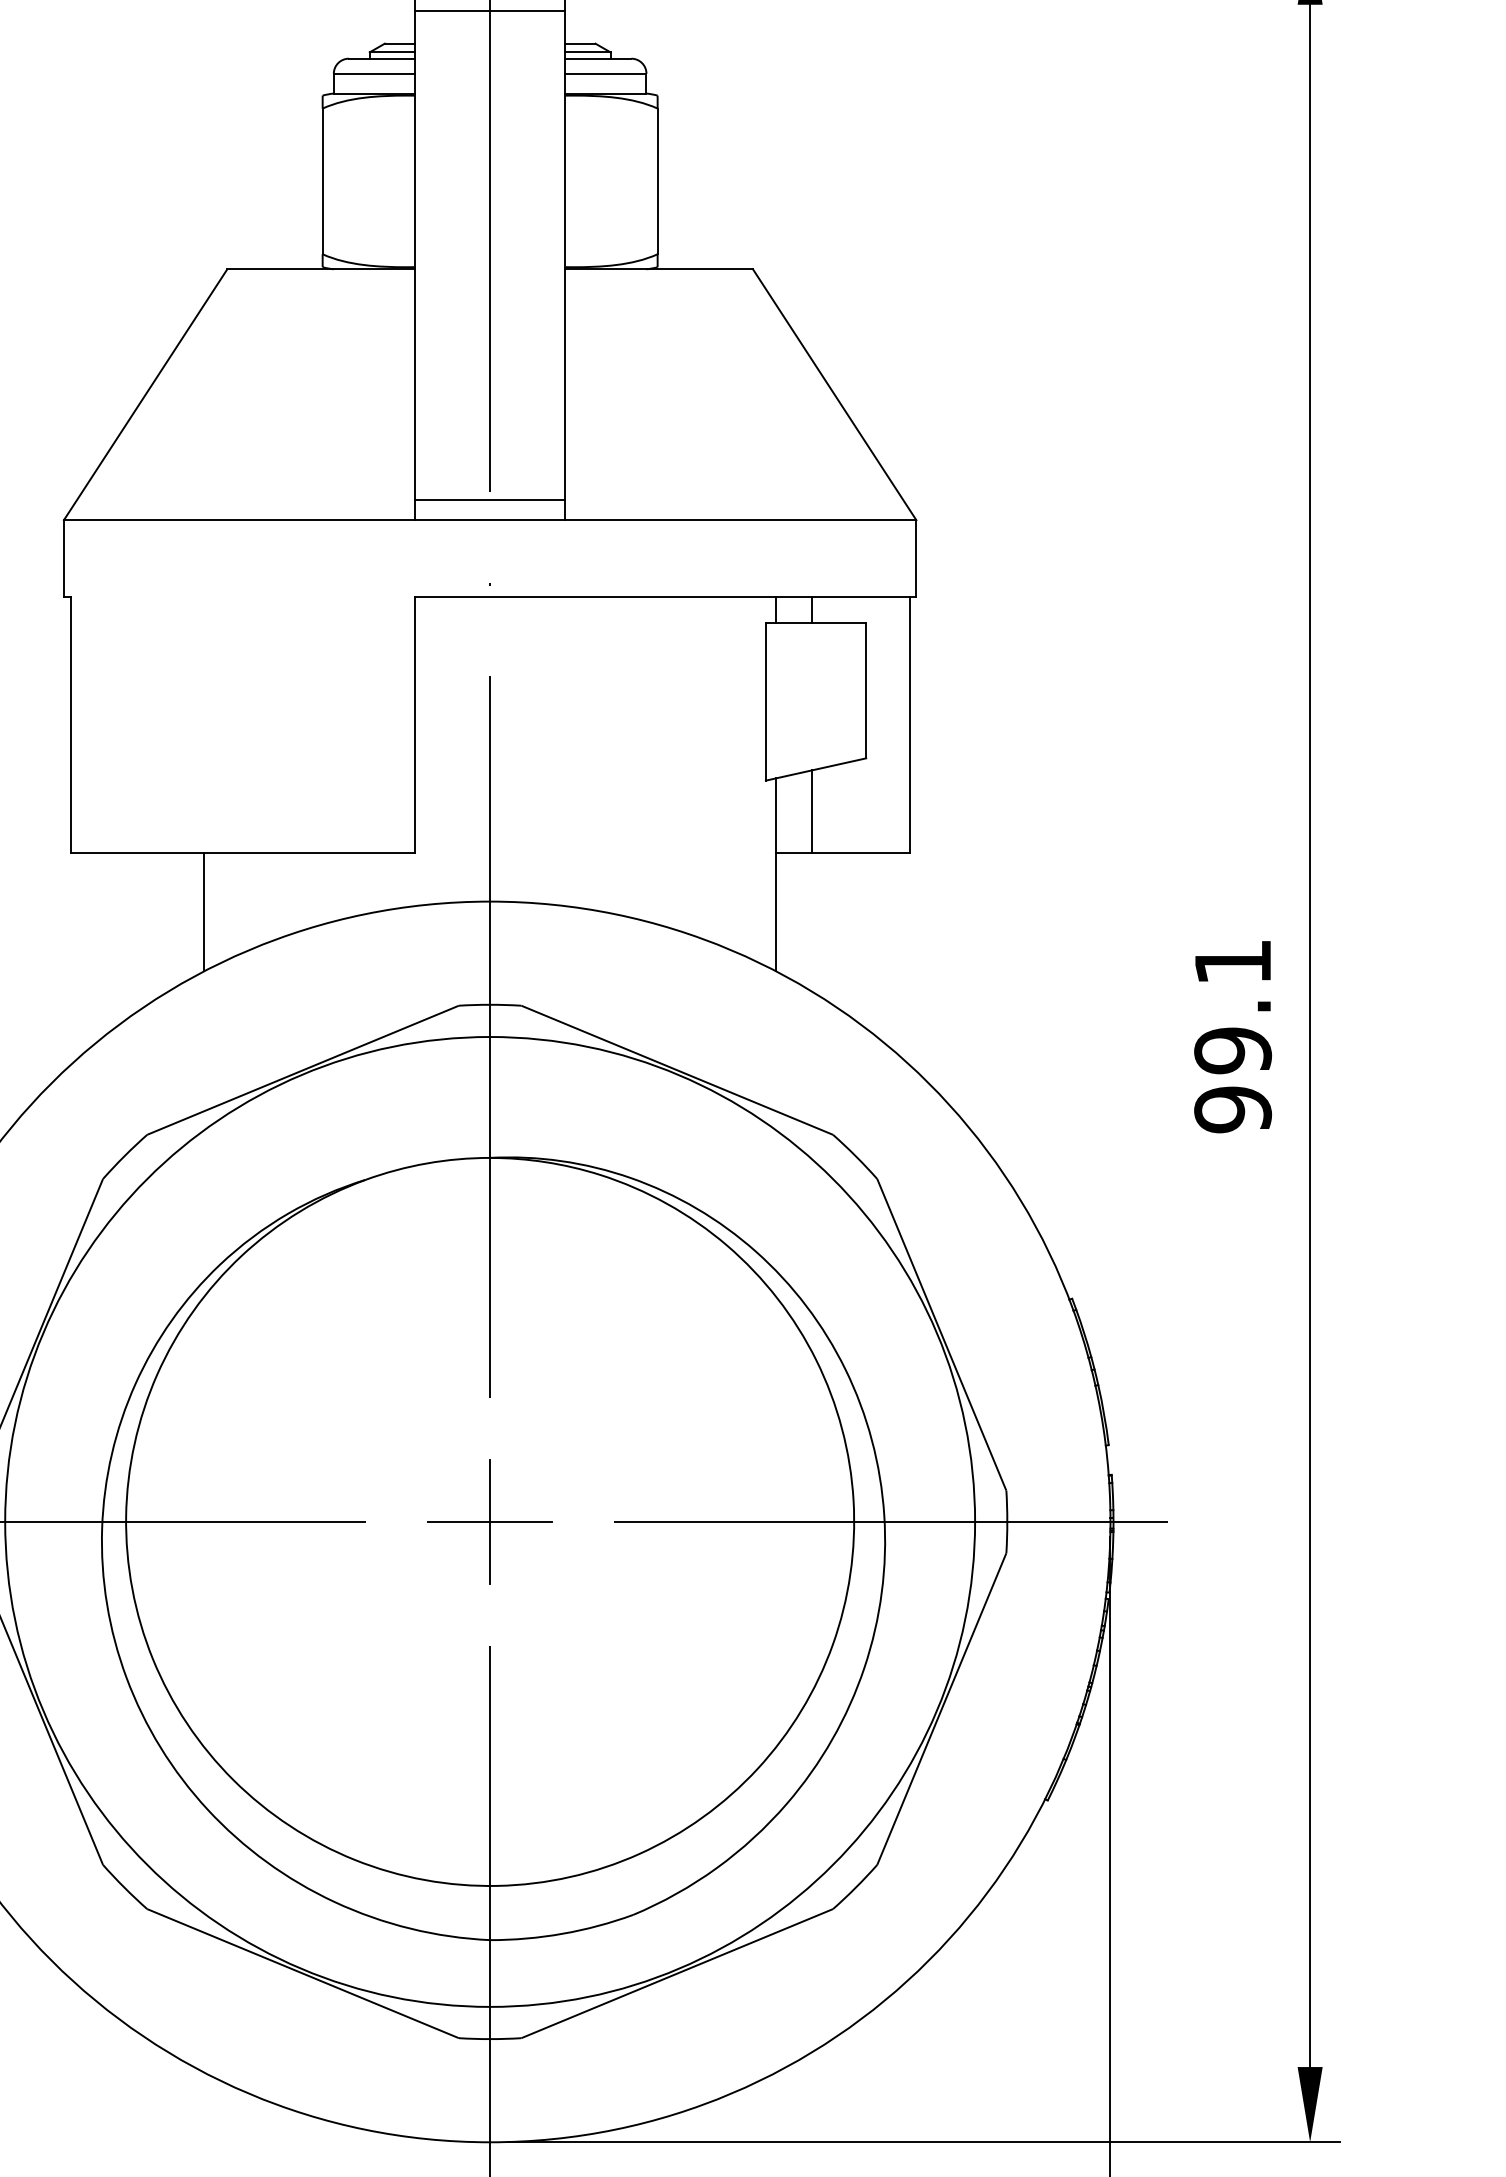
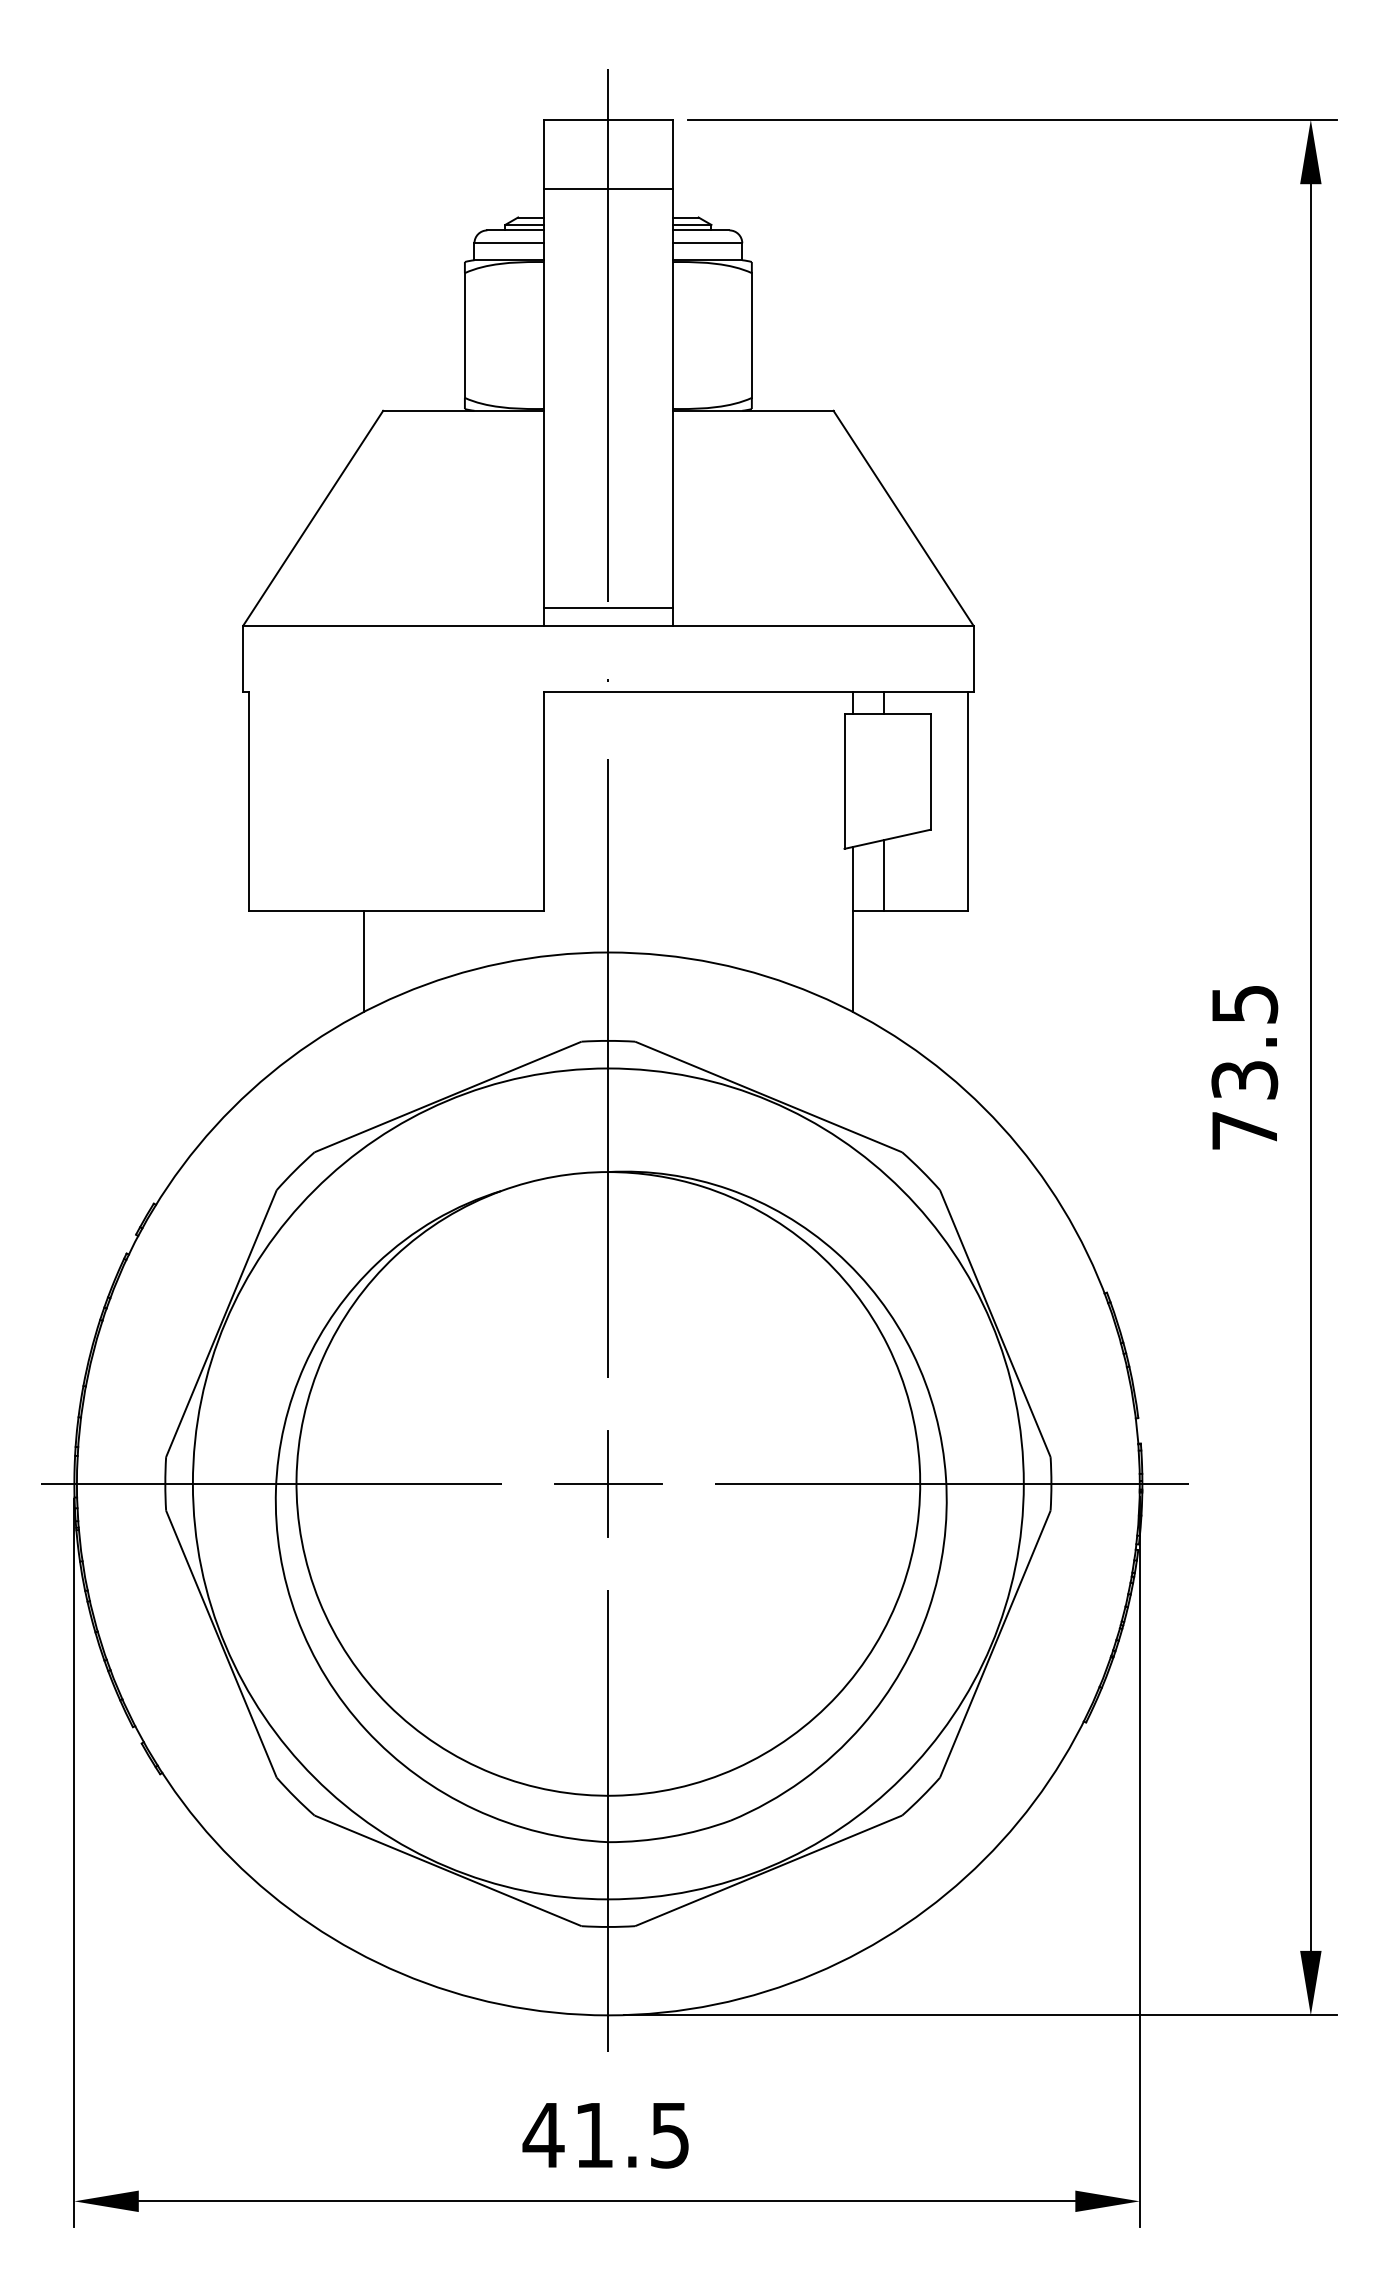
text: (1232, 1037) -> (1244, 1068), 99.1 -> 73.5

